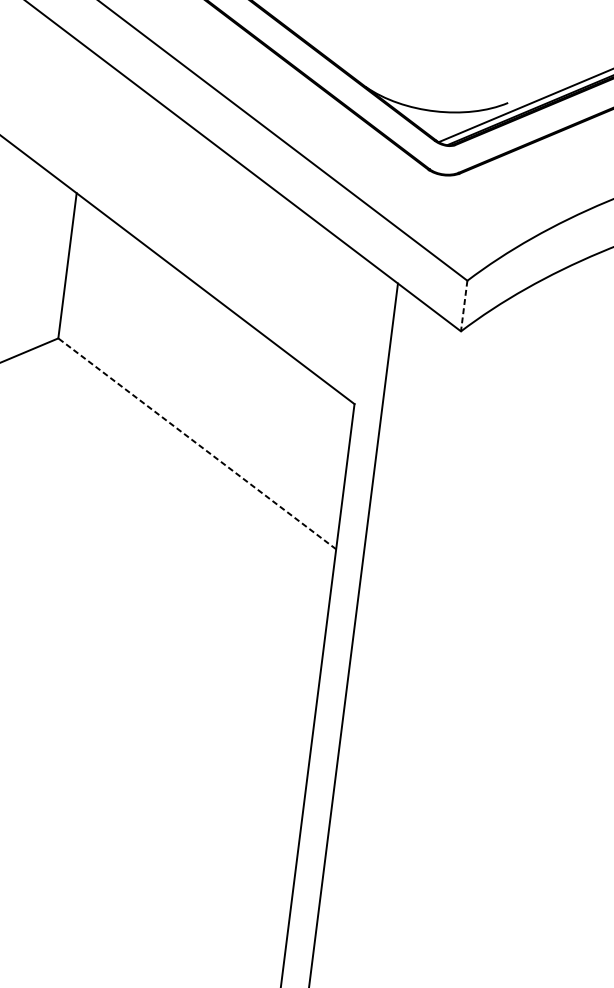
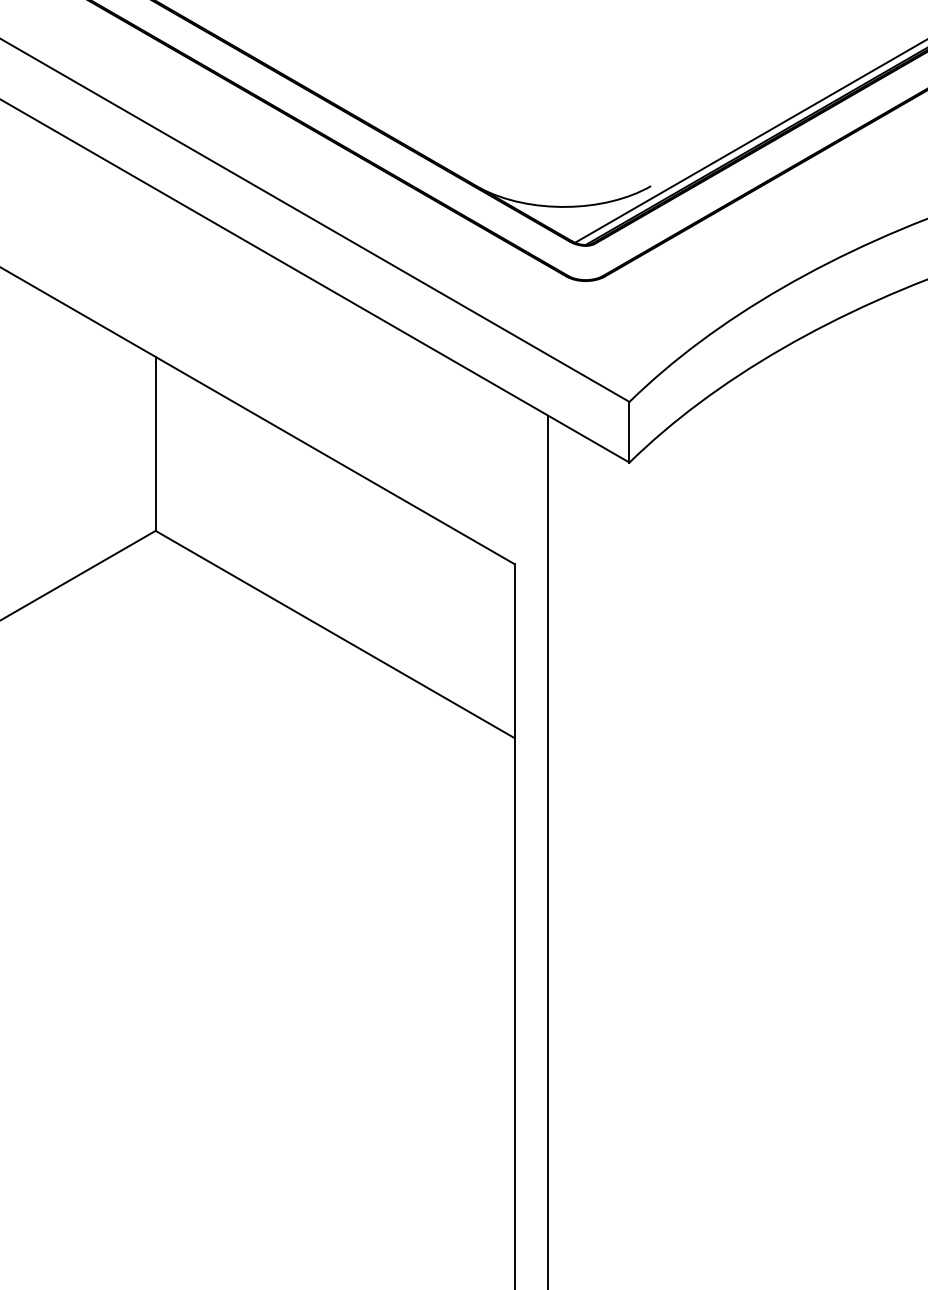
line: (464, 306) -> (629, 432), dashed -> solid
line: (196, 443) -> (334, 634), dashed -> solid

